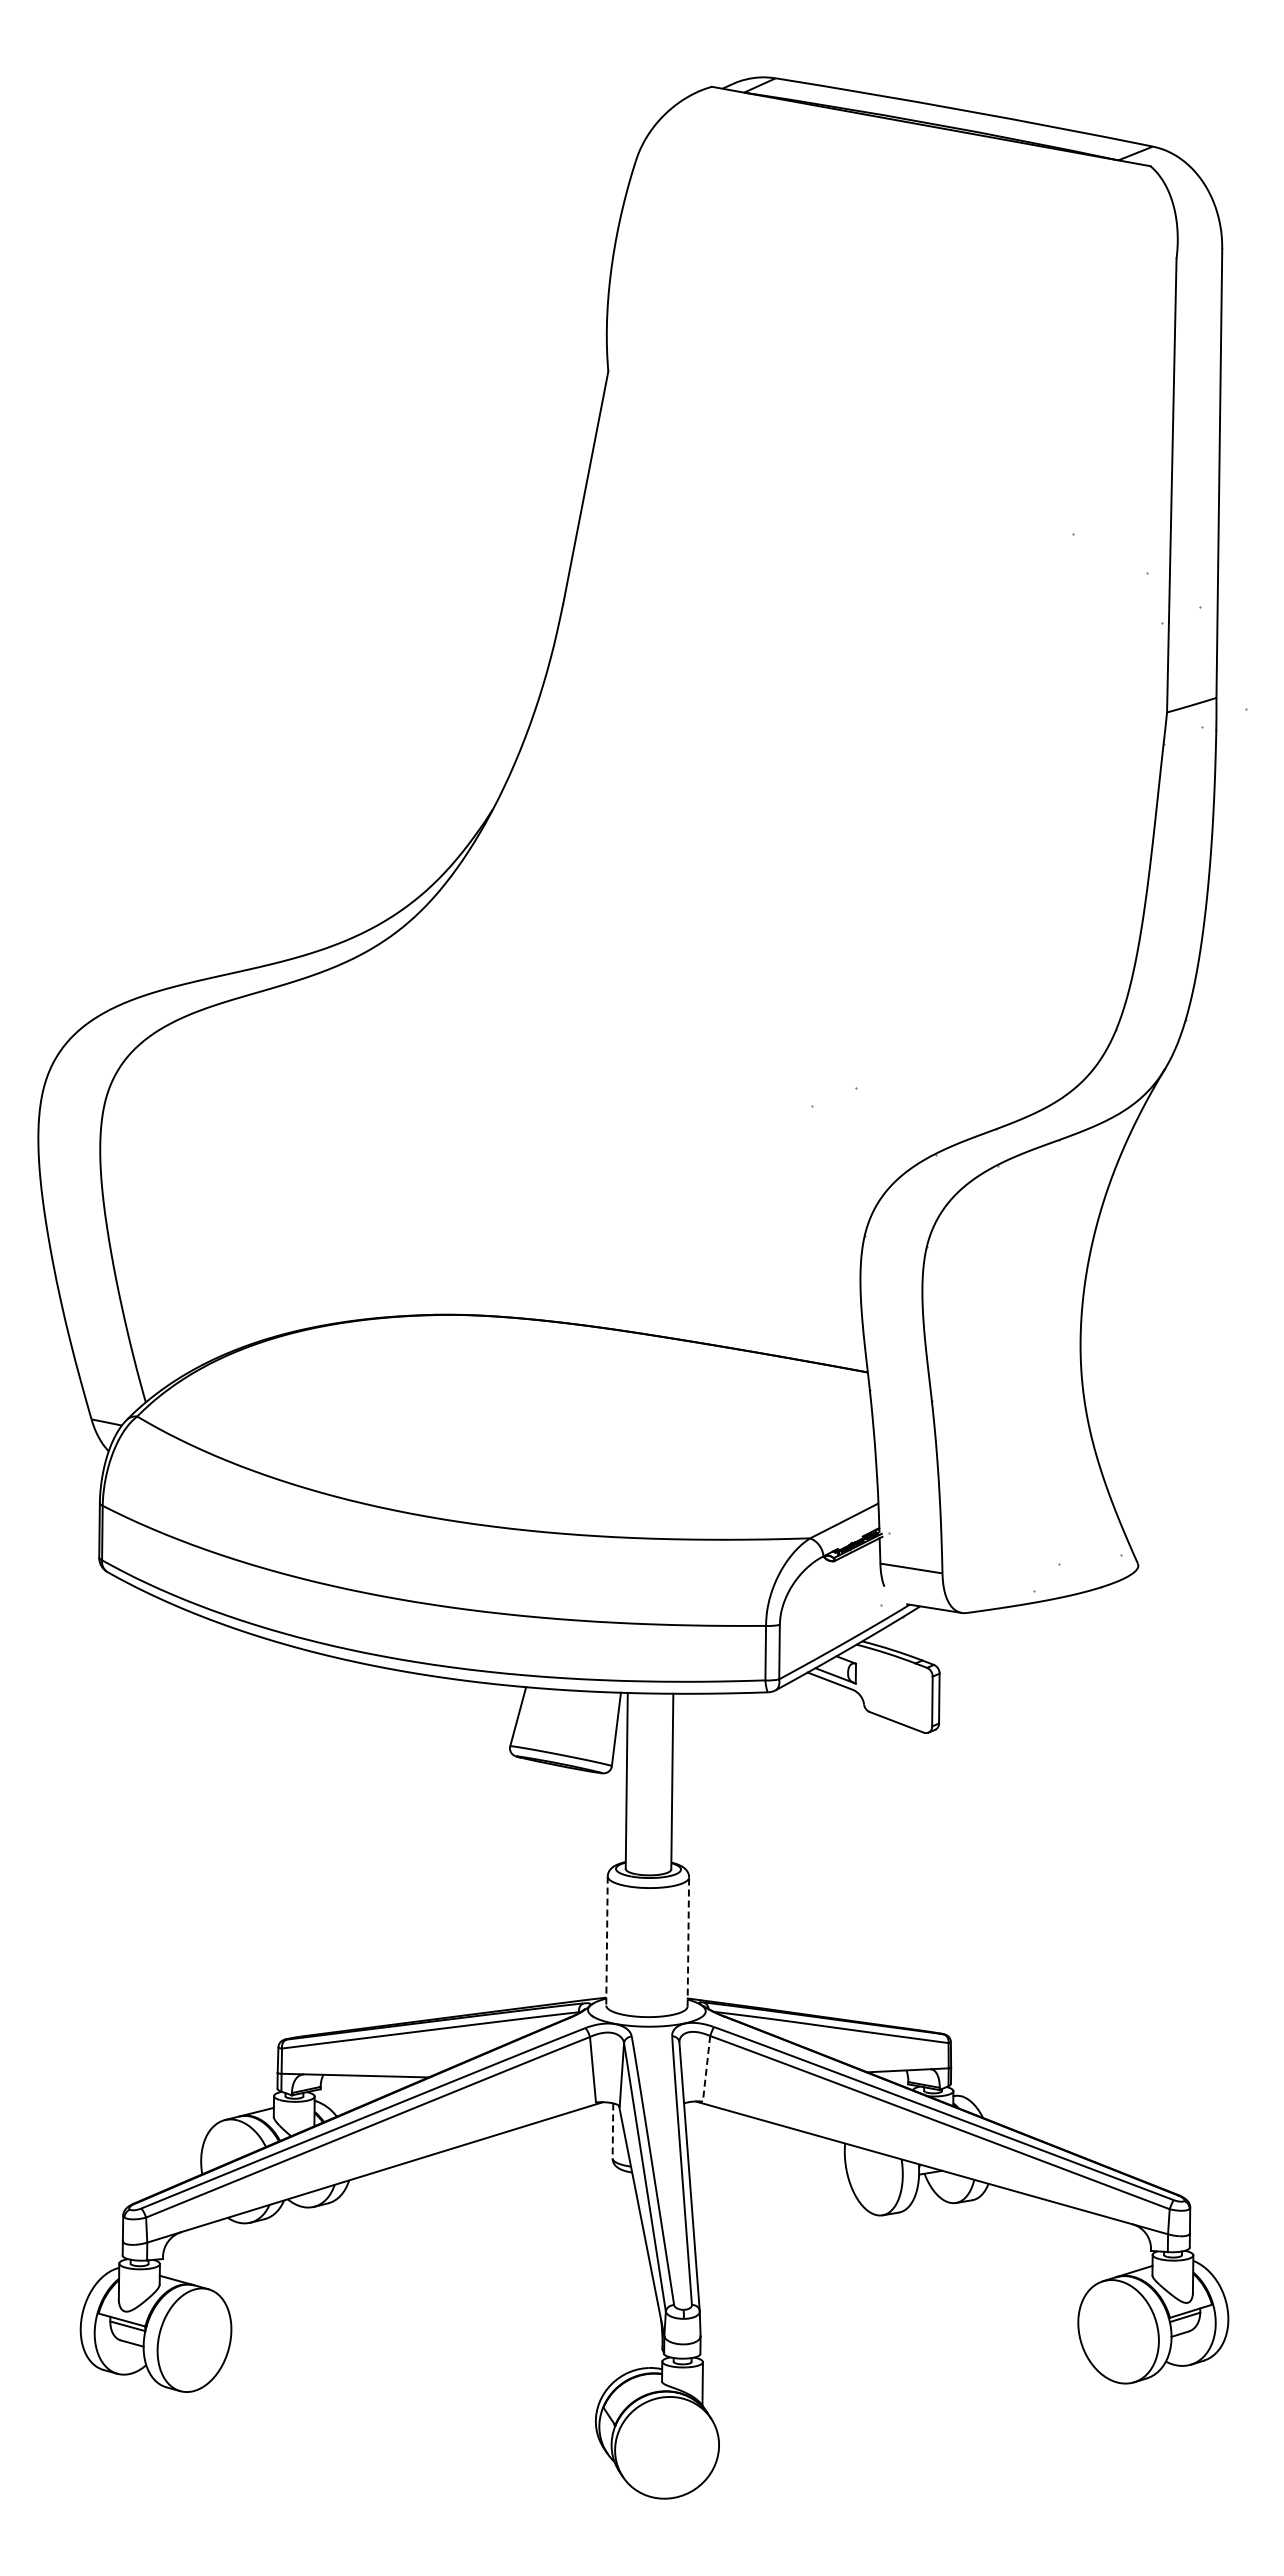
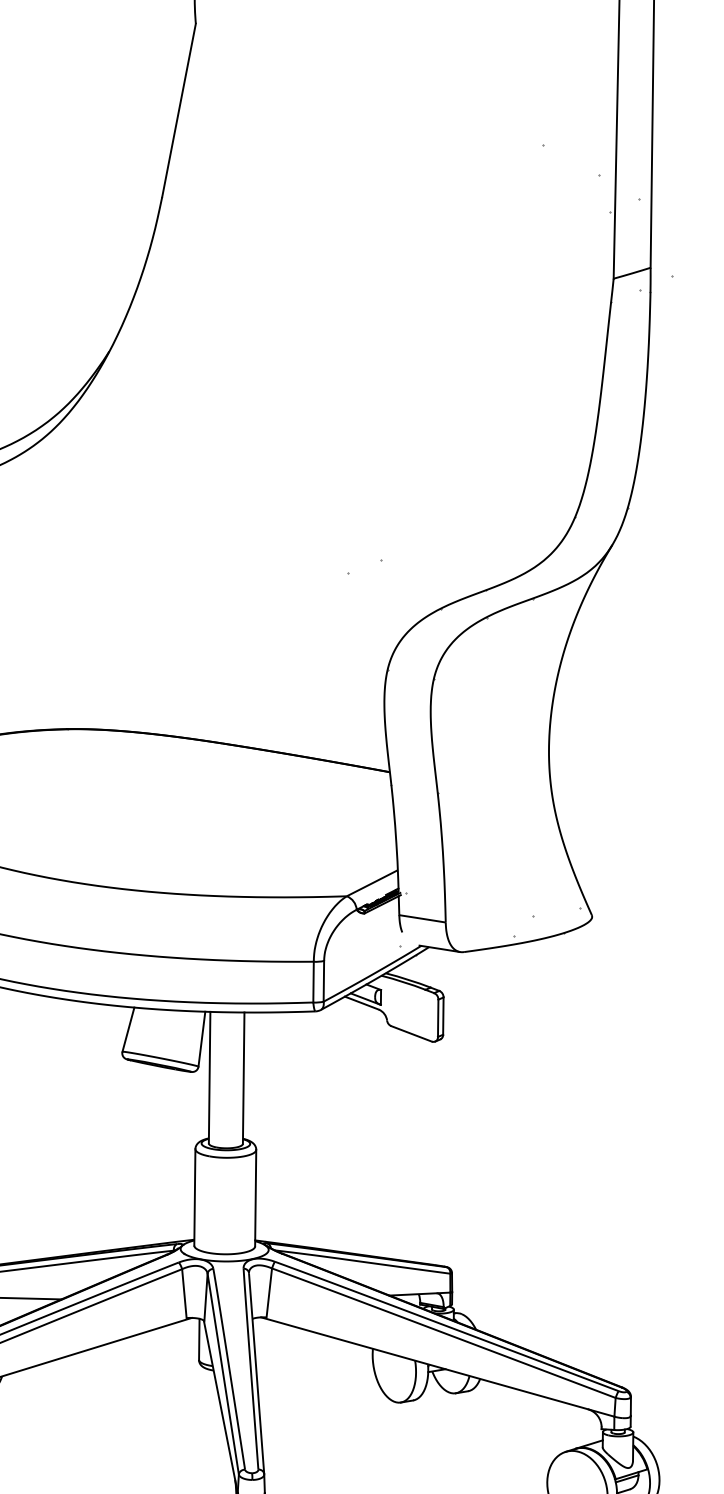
line: (607, 1941) -> (195, 1197), dashed -> solid
line: (688, 1942) -> (255, 1198), dashed -> solid
line: (706, 2068) -> (269, 1292), dashed -> solid
line: (612, 2130) -> (198, 1339), dashed -> solid

